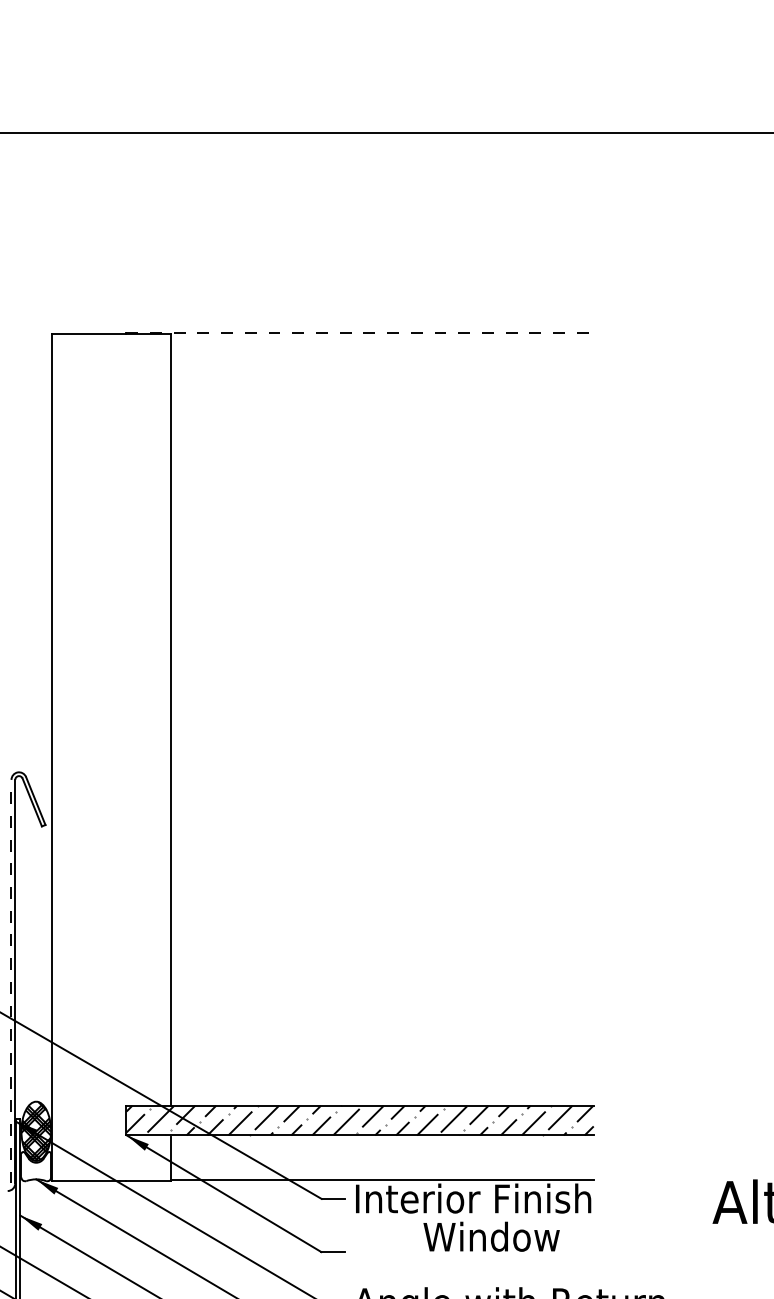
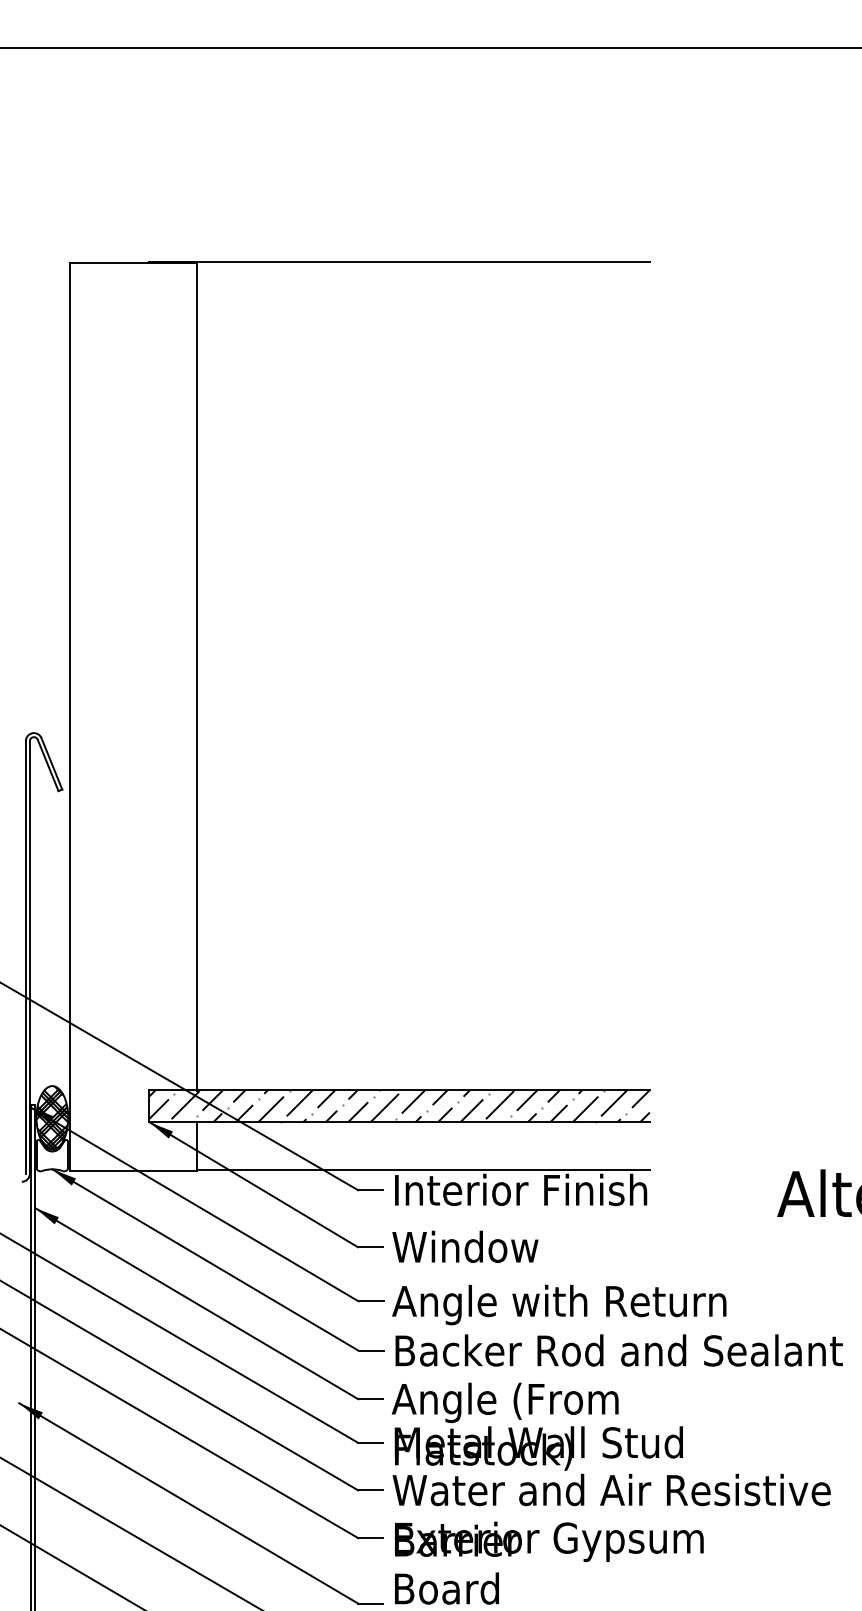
line: (360, 333) -> (399, 262), dashed -> solid
line: (11, 980) -> (25, 956), dashed -> solid
text: (491, 1236) -> (465, 1246), moved

